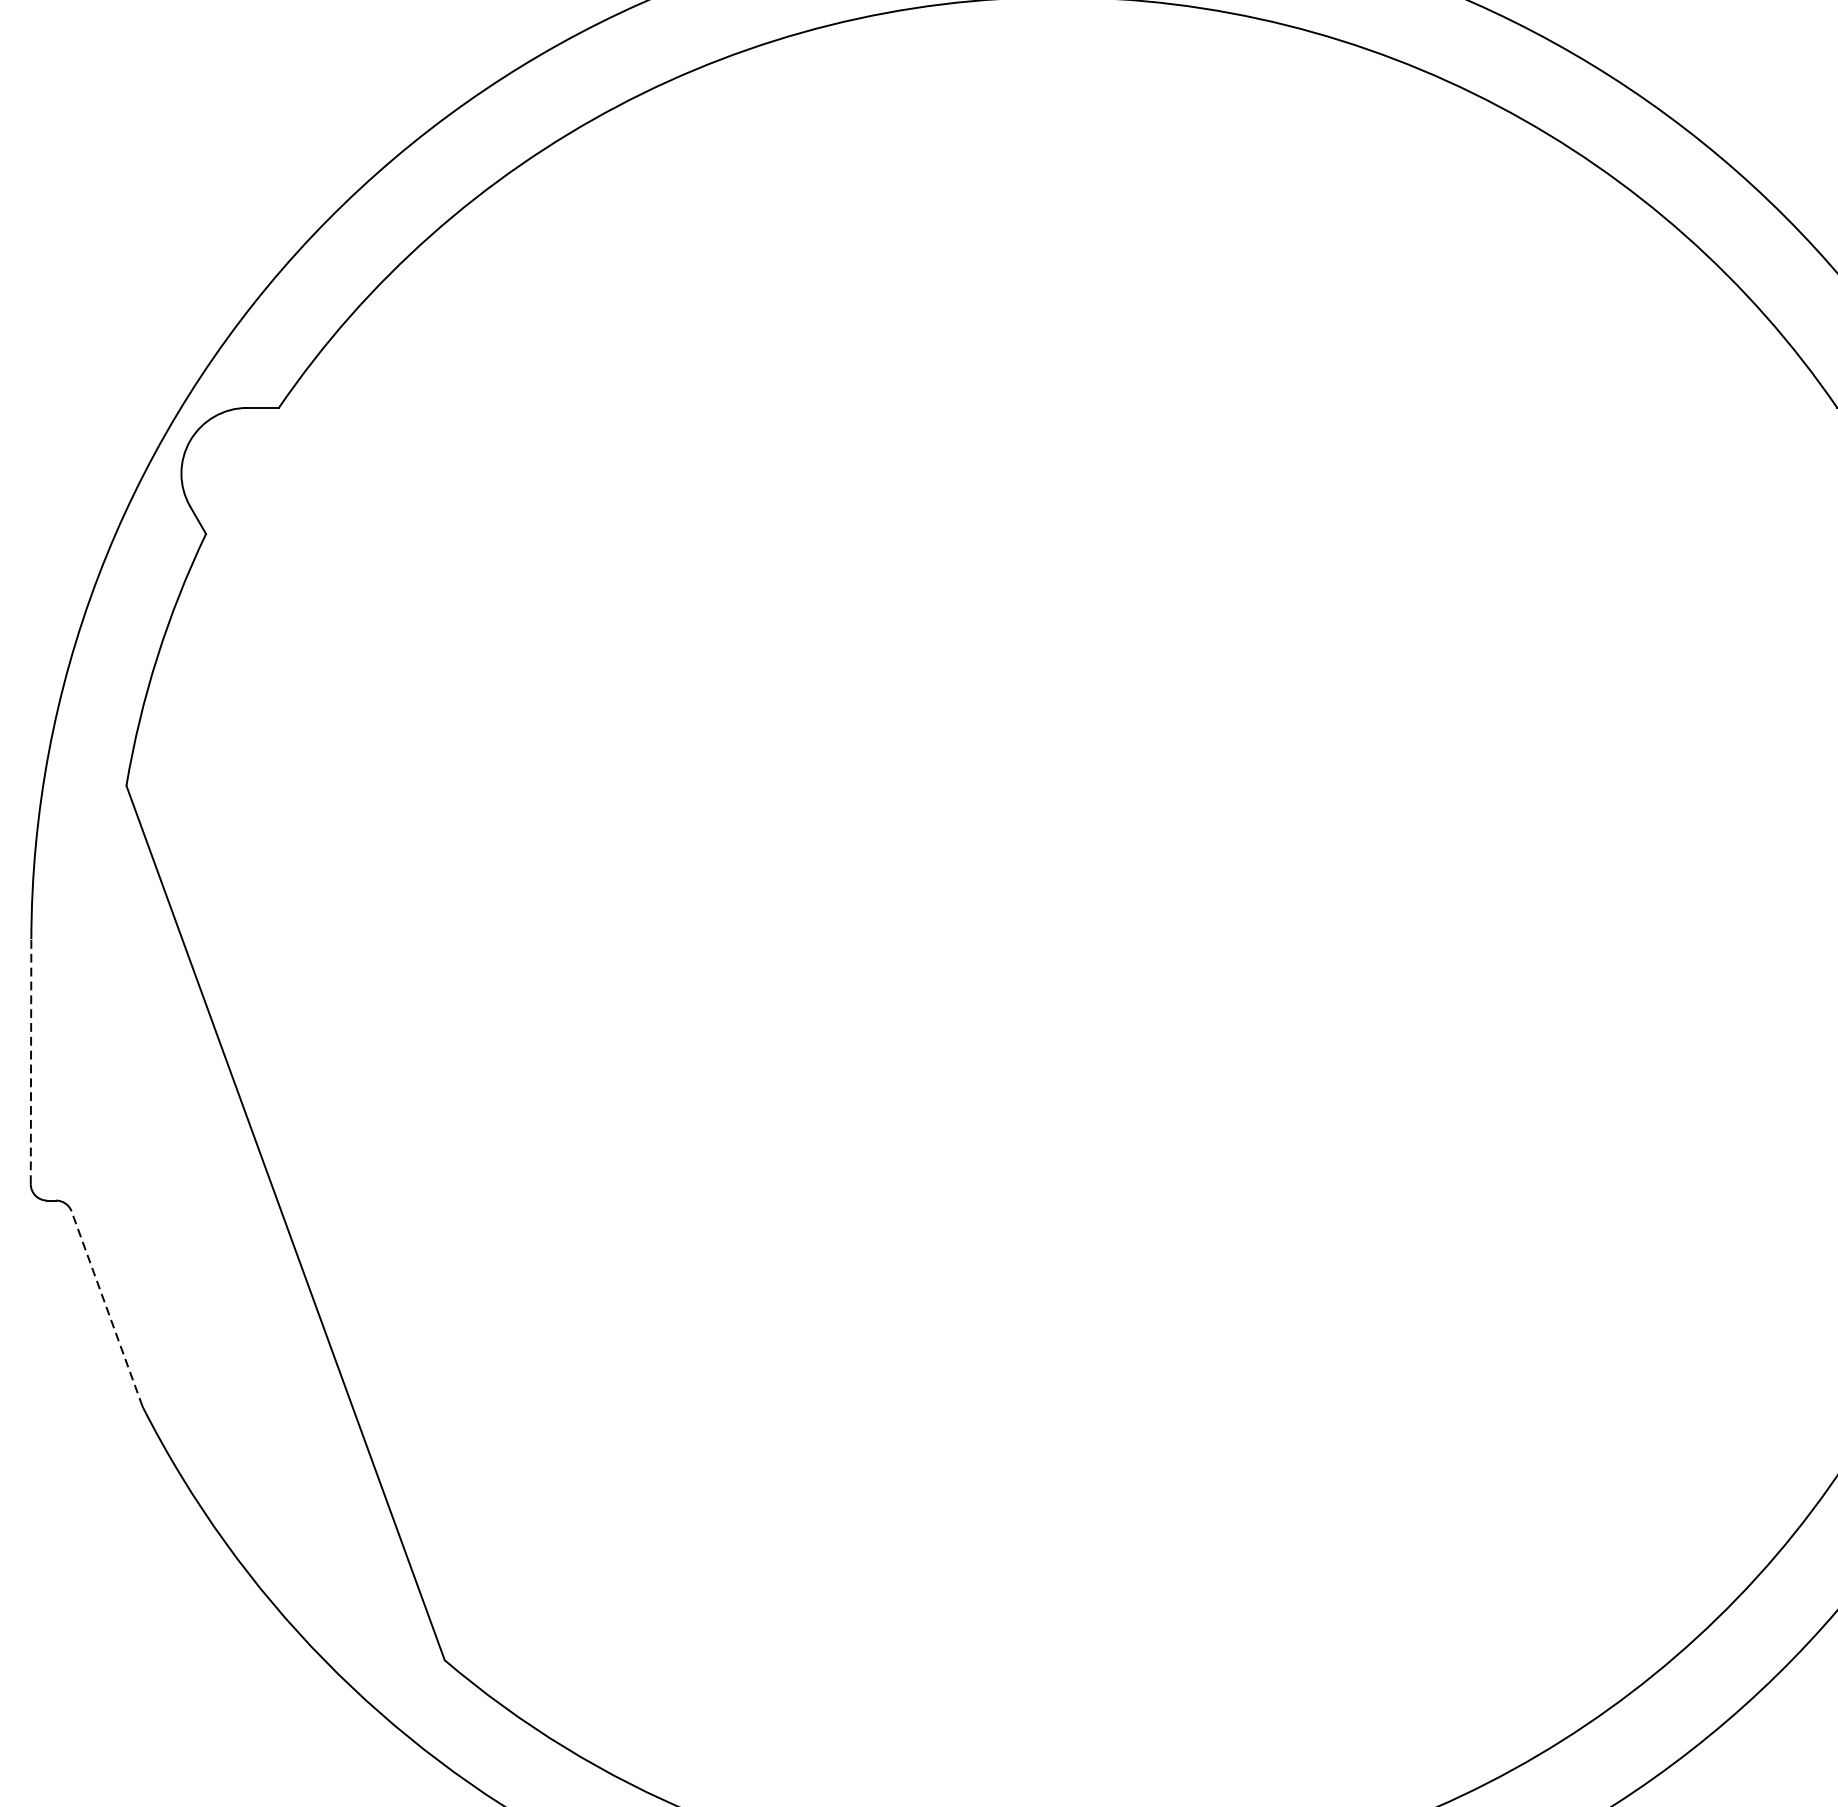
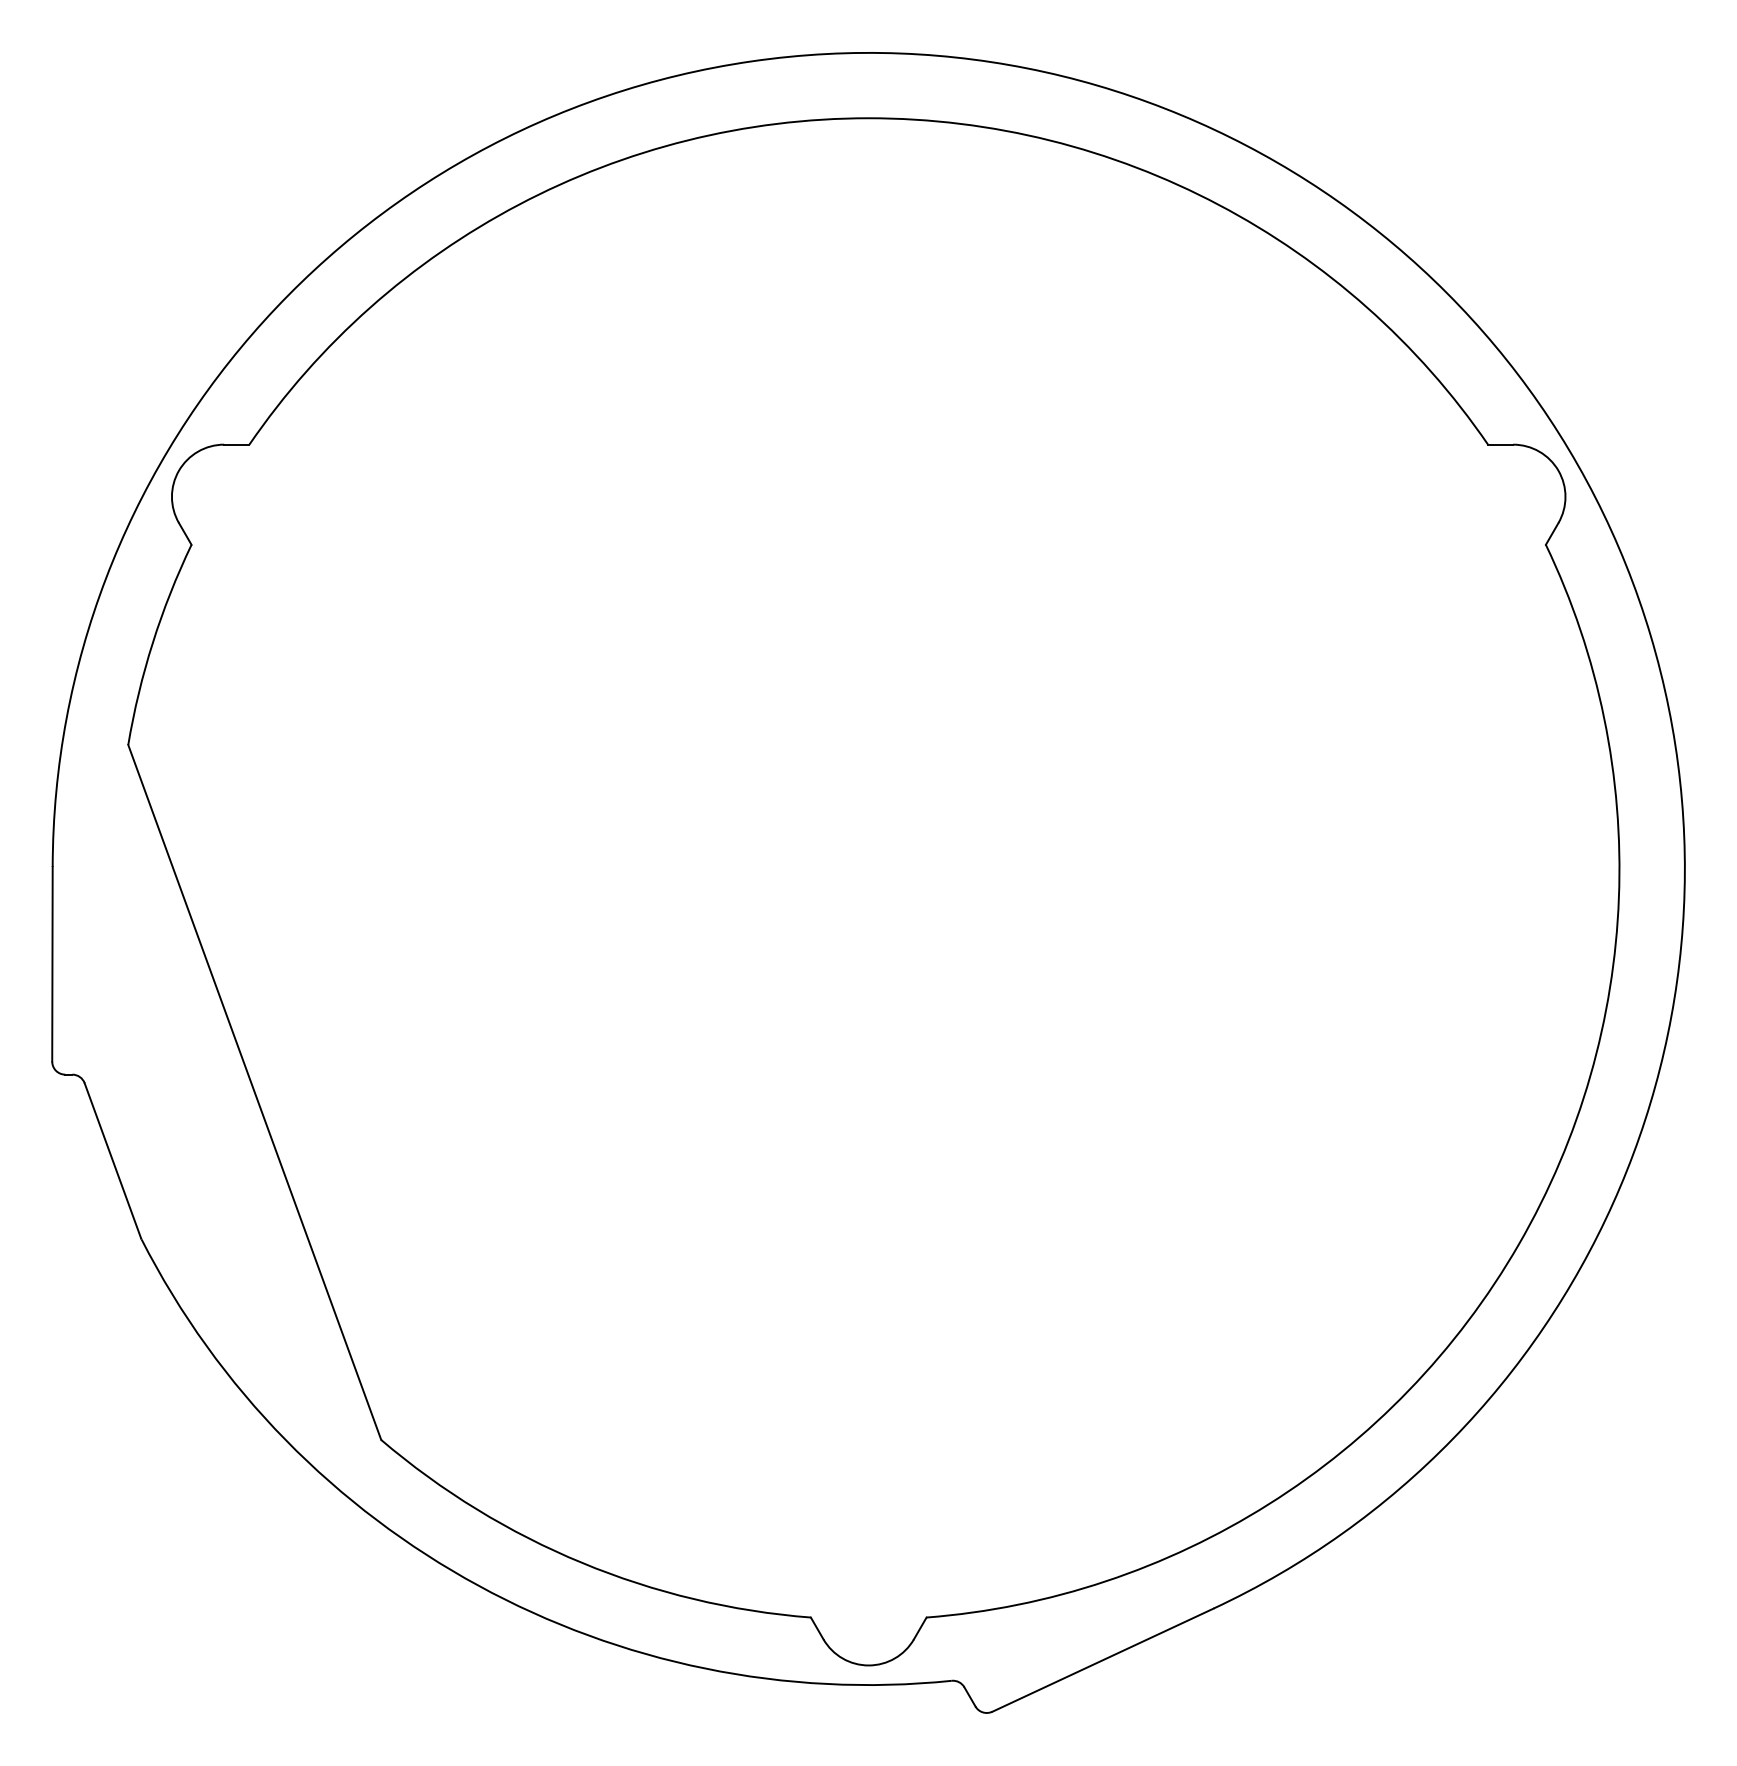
line: (31, 1060) -> (52, 963), dashed -> solid
line: (106, 1308) -> (112, 1160), dashed -> solid

